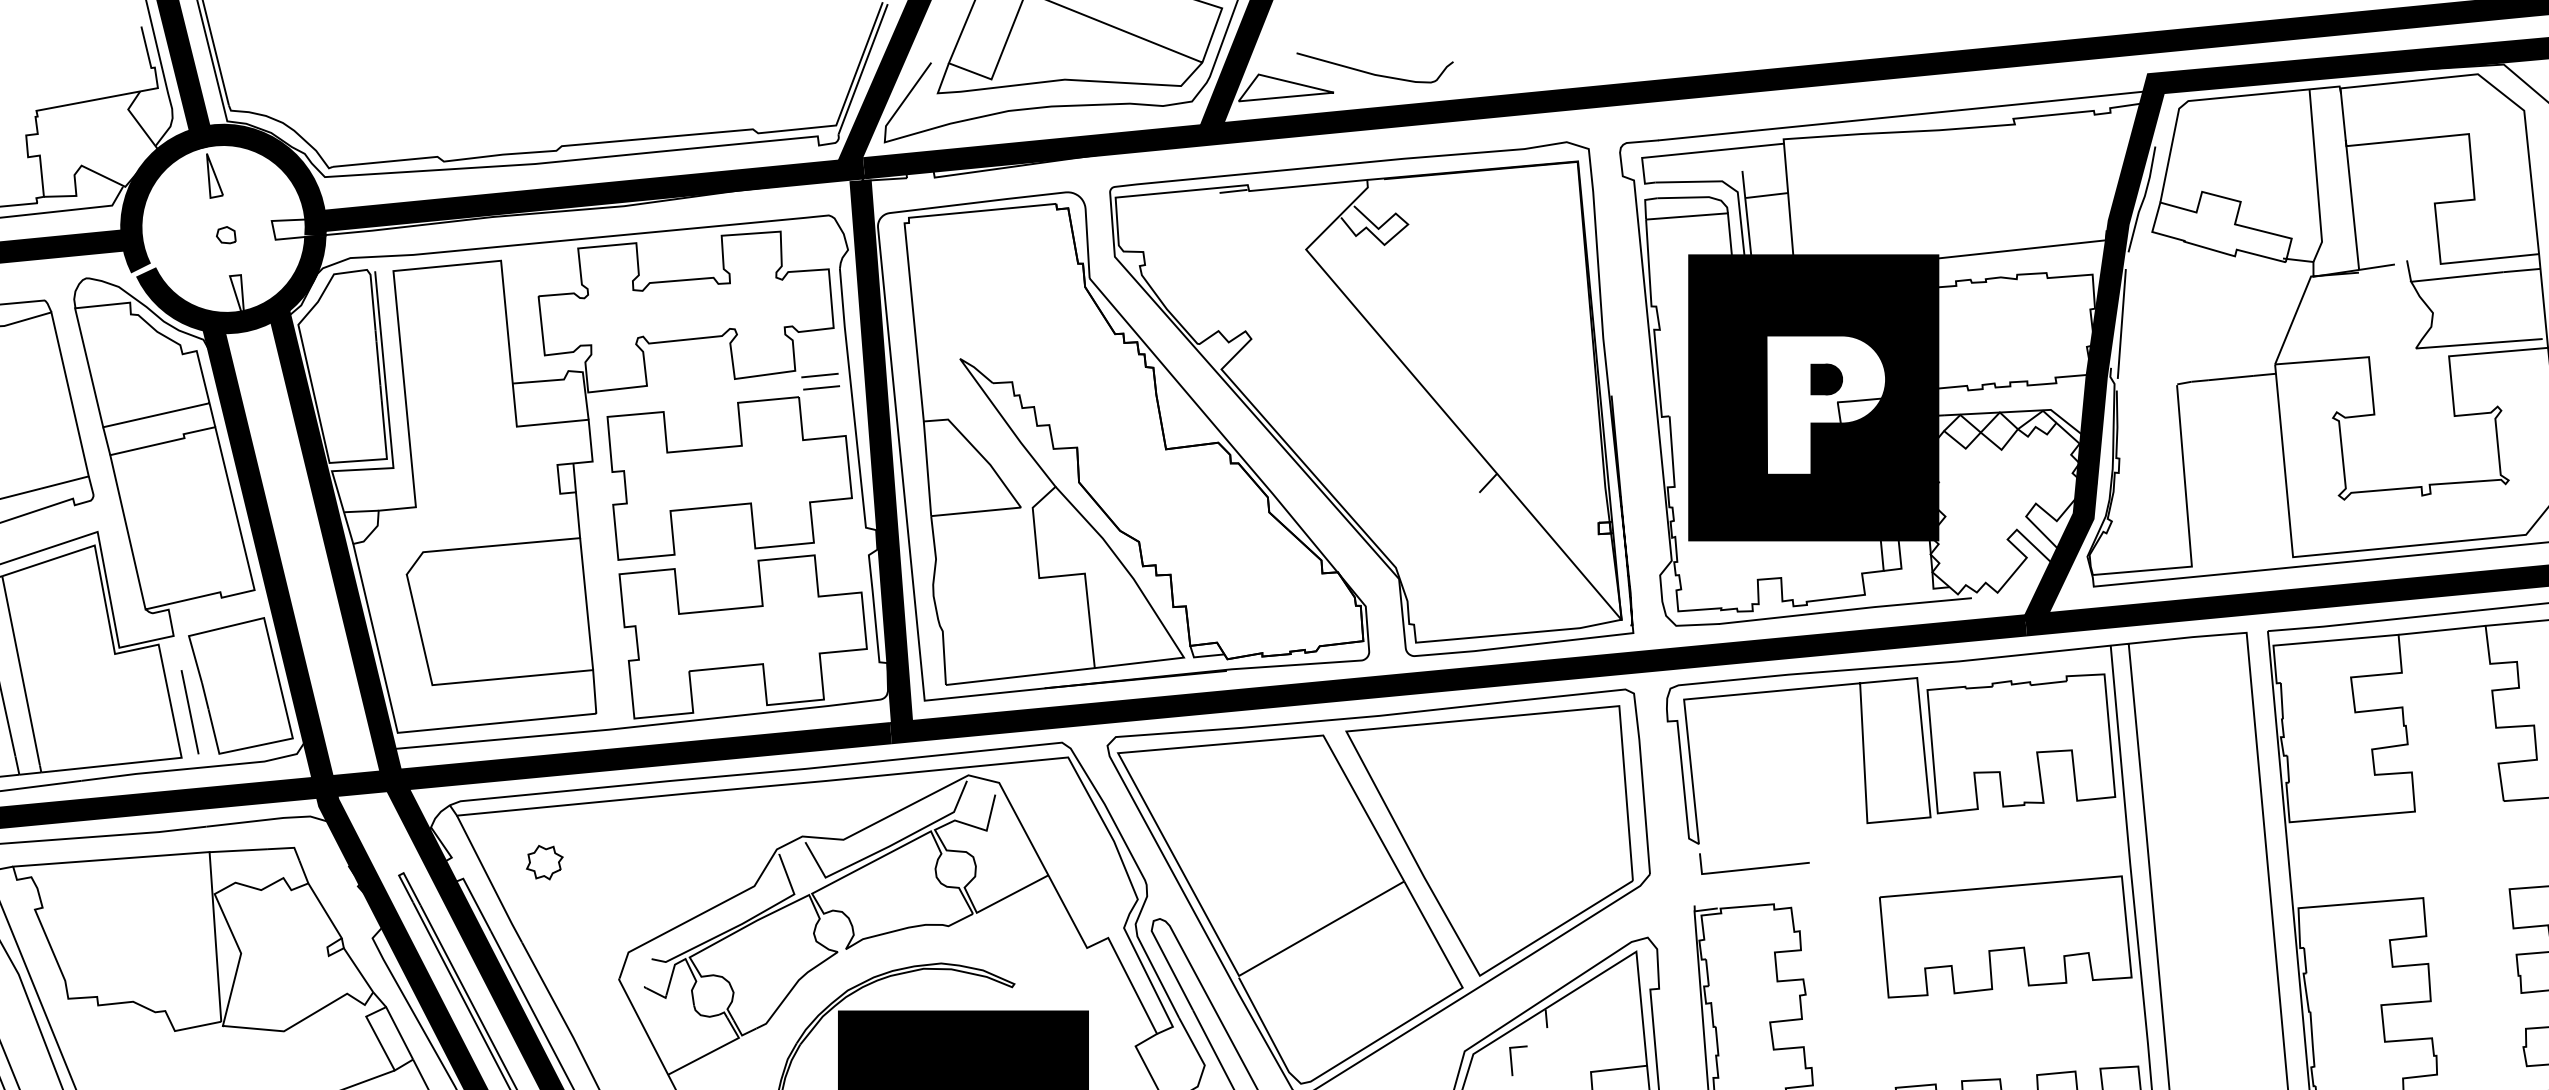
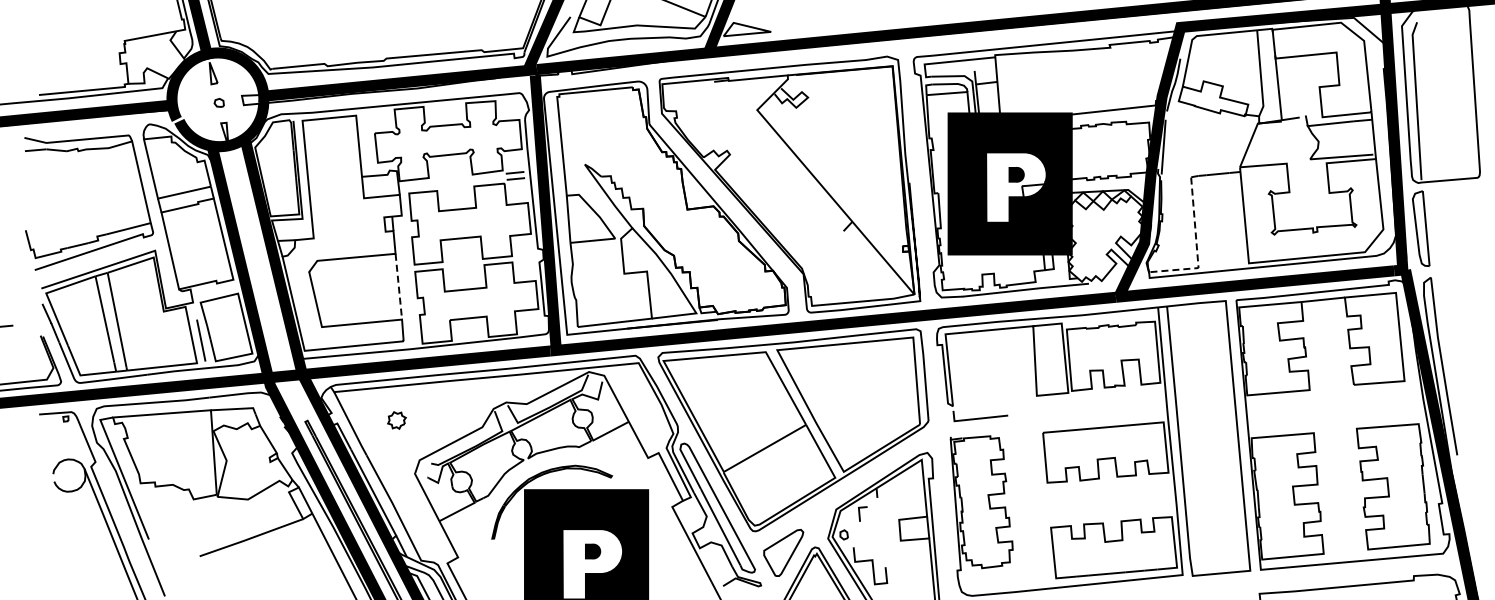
curve: (1372, 71) -> (790, 21), removed
line: (2187, 527) -> (1196, 248), solid -> dashed
line: (585, 605) -> (398, 287), solid -> dashed
part: (543, 862) -> (396, 420), moved

